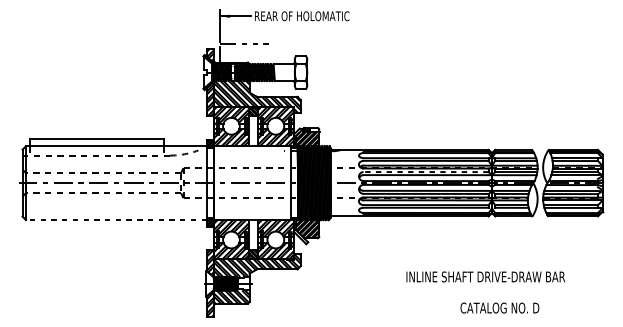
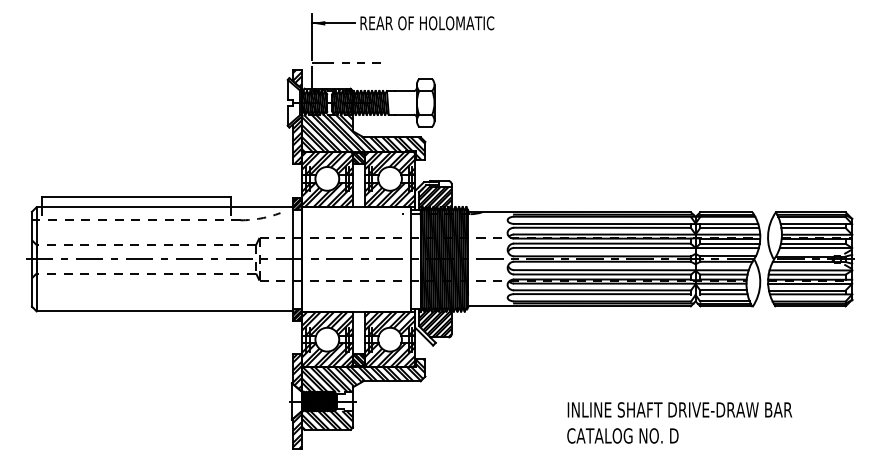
line: (425, 171) -> (601, 243), dashed -> solid
line: (116, 220) -> (164, 311), dashed -> solid
text: (485, 276) -> (679, 409), moved
text: (499, 307) -> (622, 435), moved

